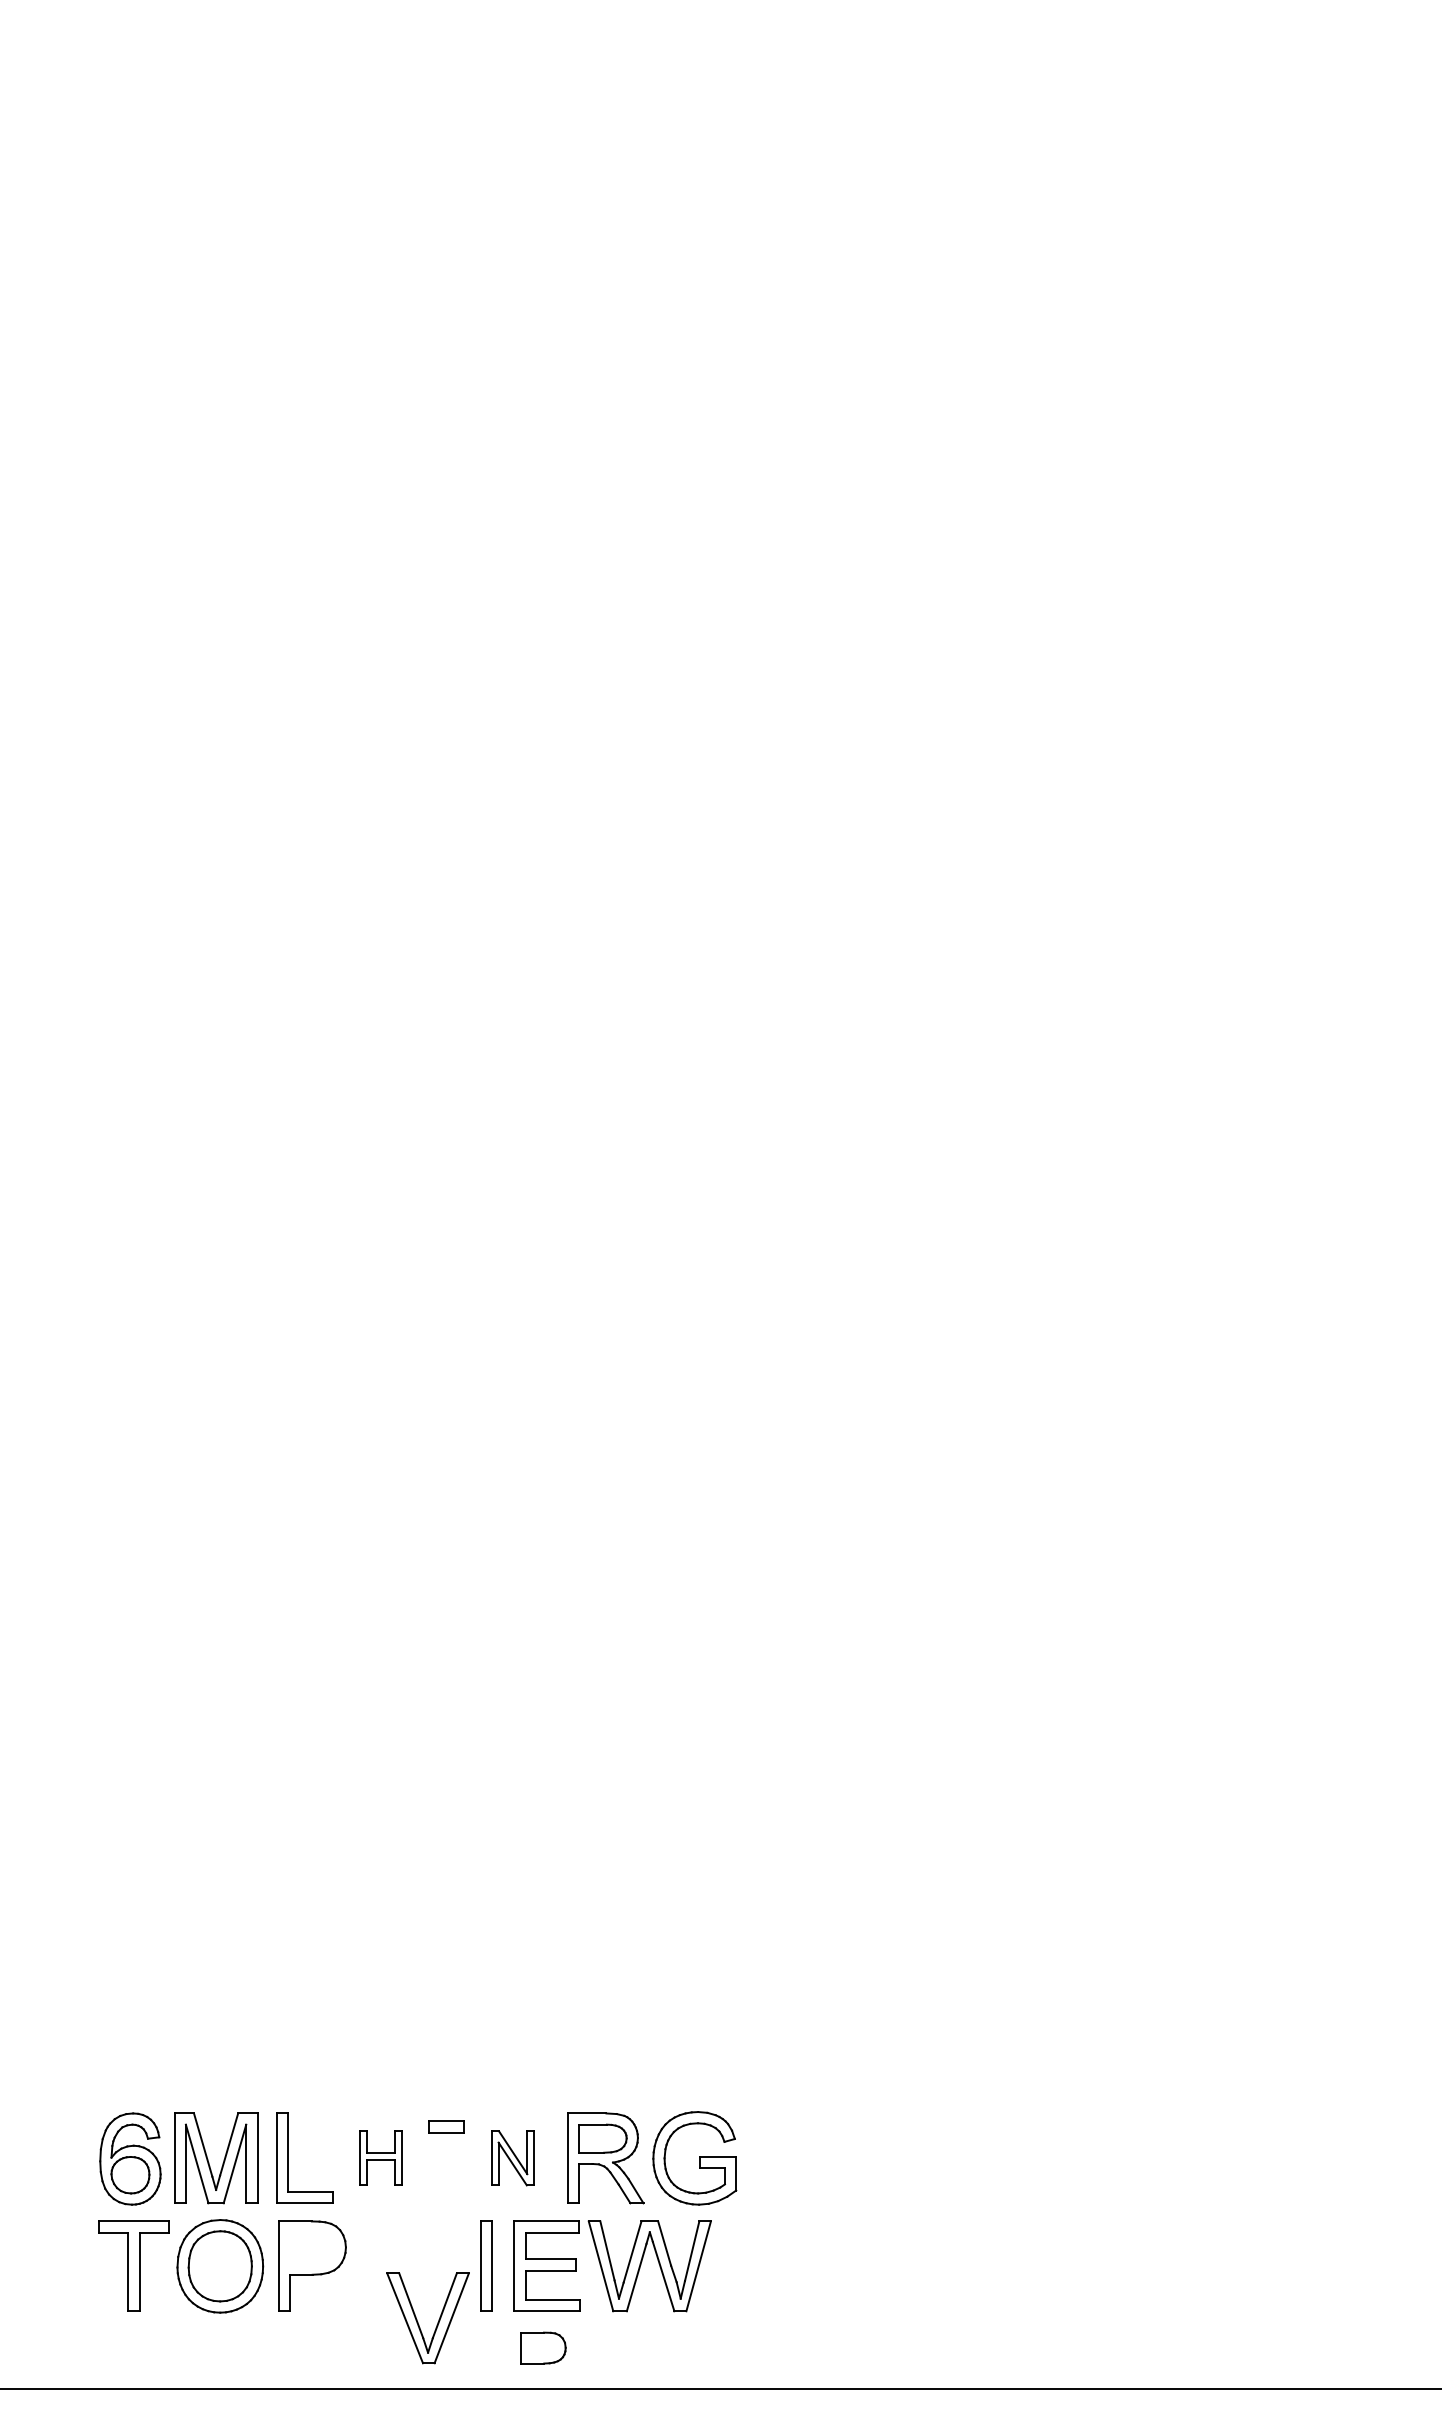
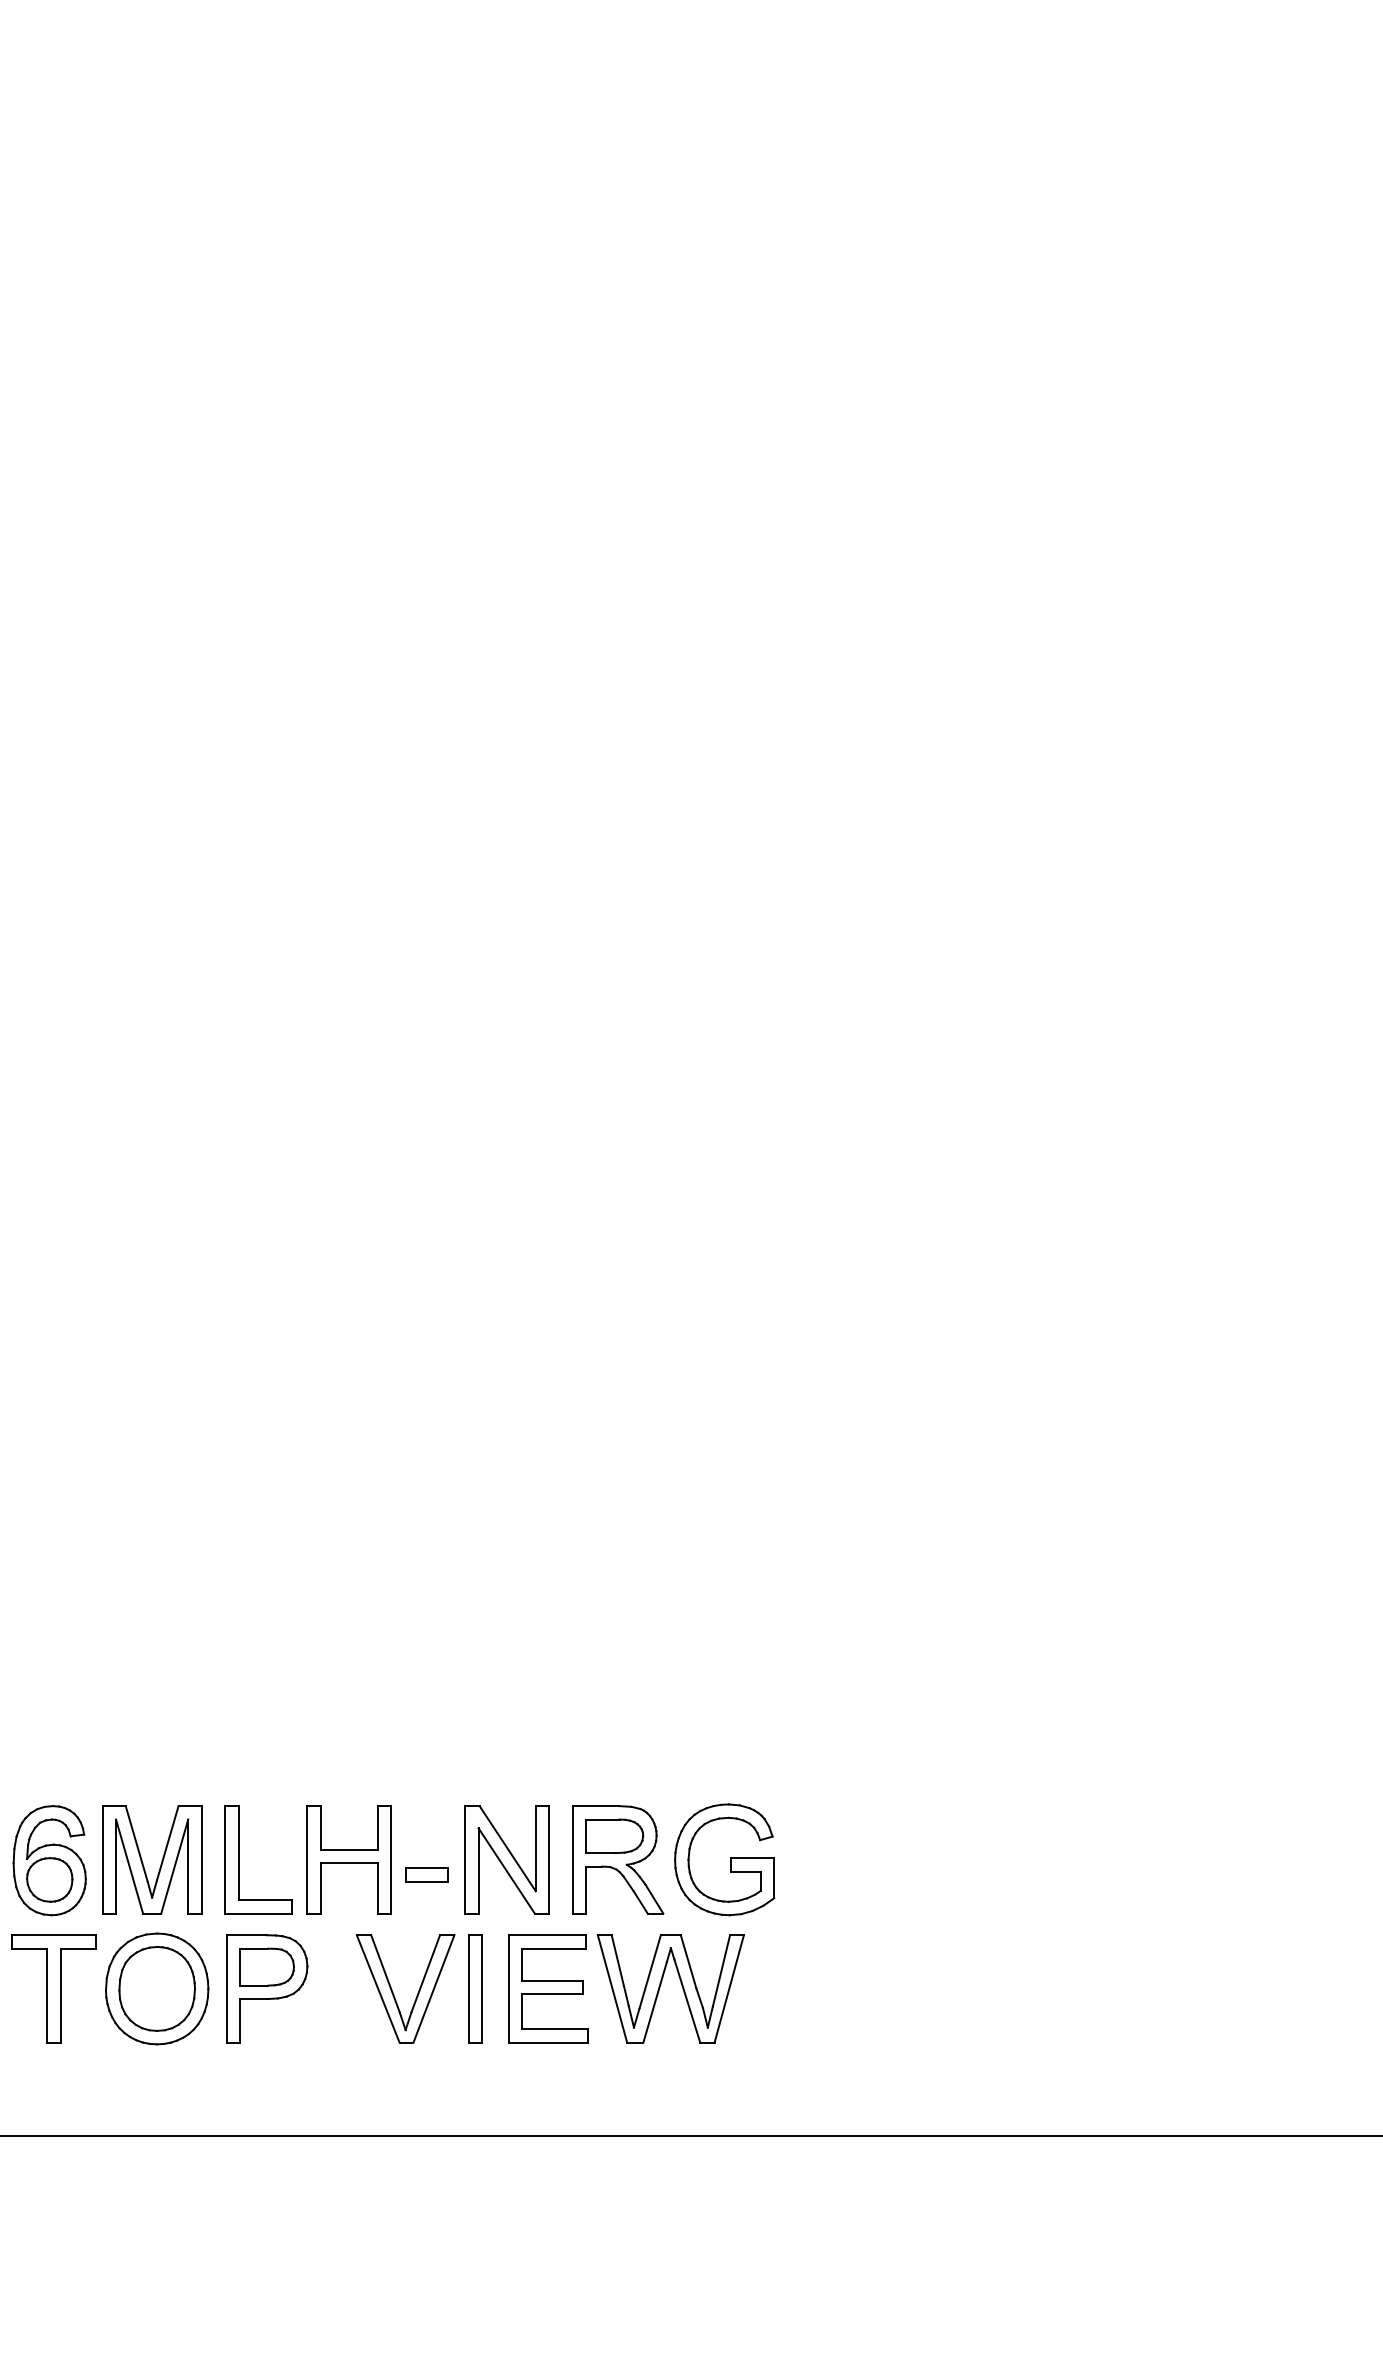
part: (446, 2126) -> (427, 1874), moved
part: (380, 2157) -> (348, 1858), size x1.67
part: (512, 2158) -> (506, 1859), size x1.67
part: (418, 2322) -> (394, 1993), moved
part: (543, 2347) -> (267, 1966), moved

